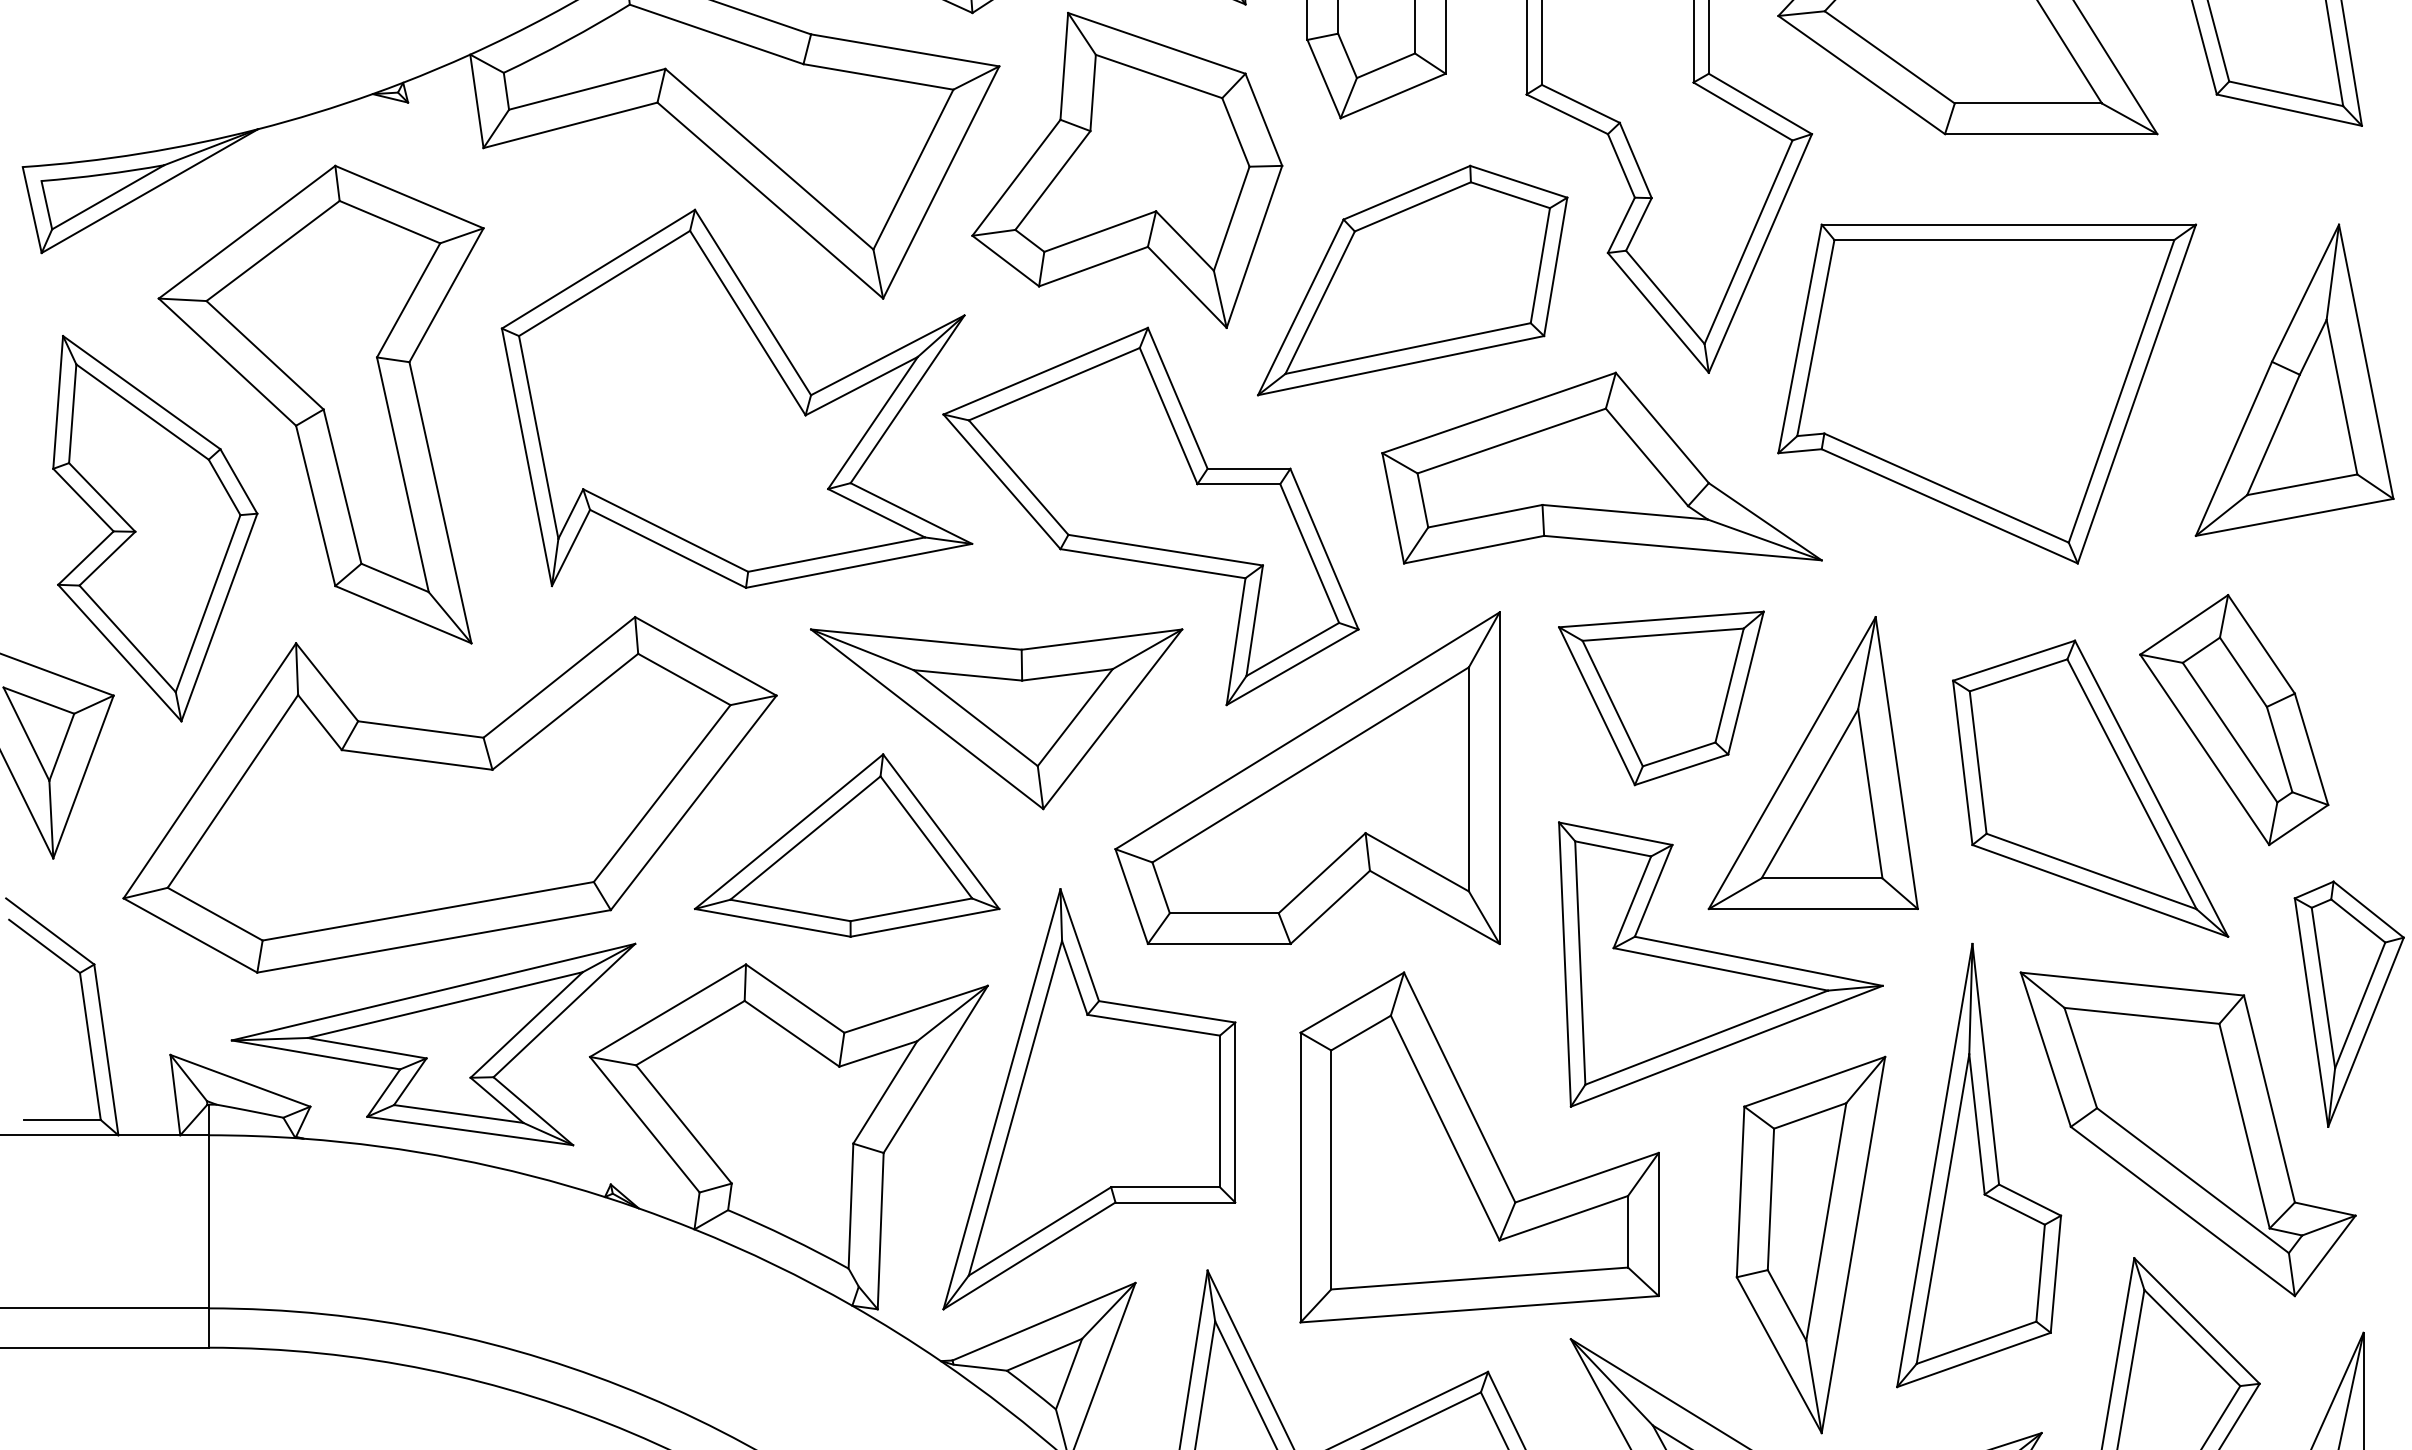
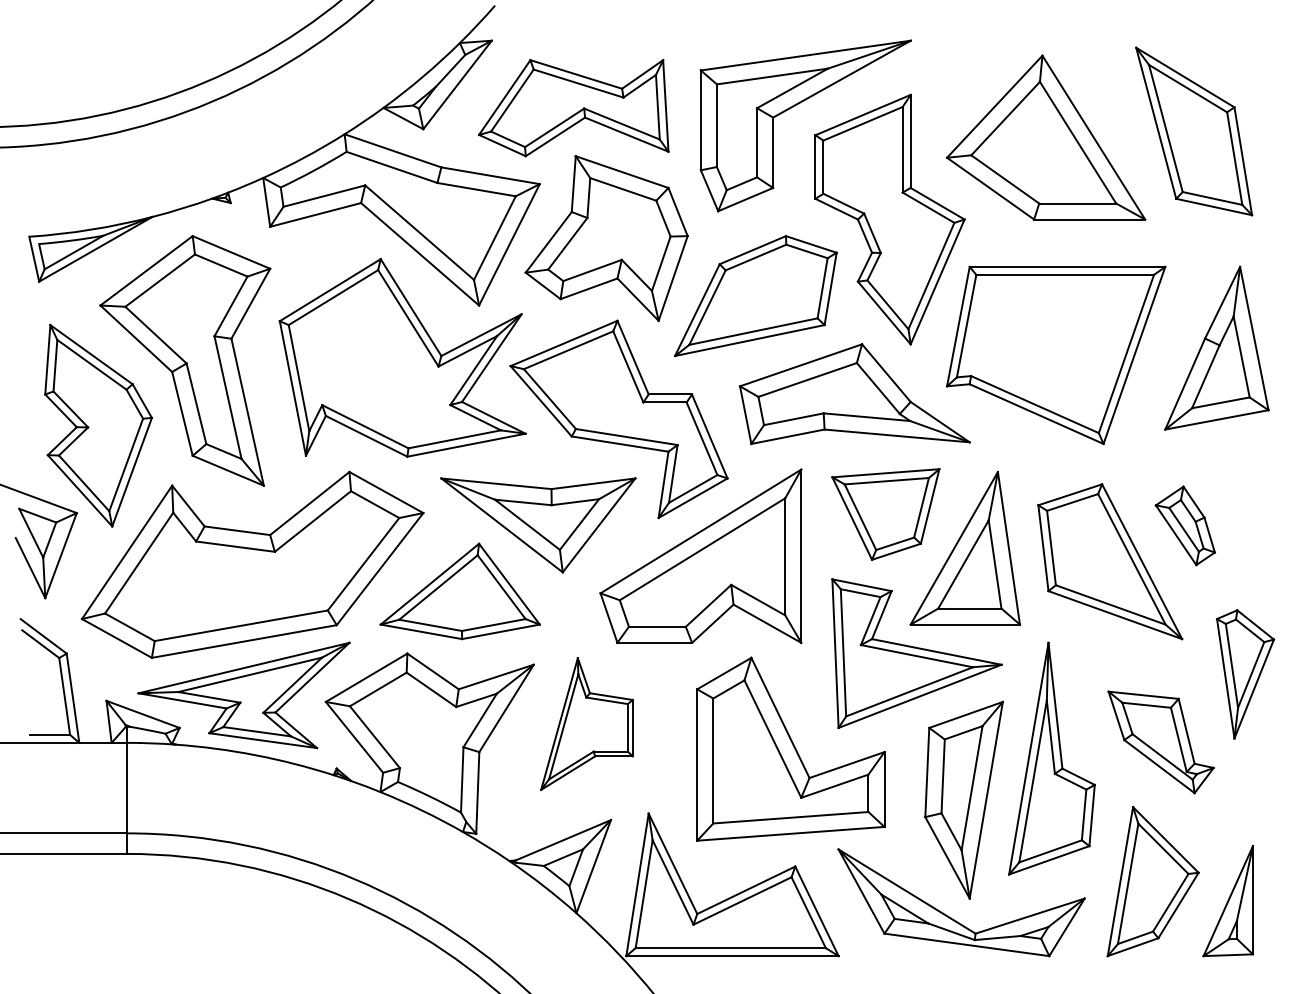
part: (2234, 719) -> (1185, 525), size x0.6
part: (1088, 1098) -> (586, 723), size x0.6
part: (2186, 1134) -> (1160, 742), size x0.6

